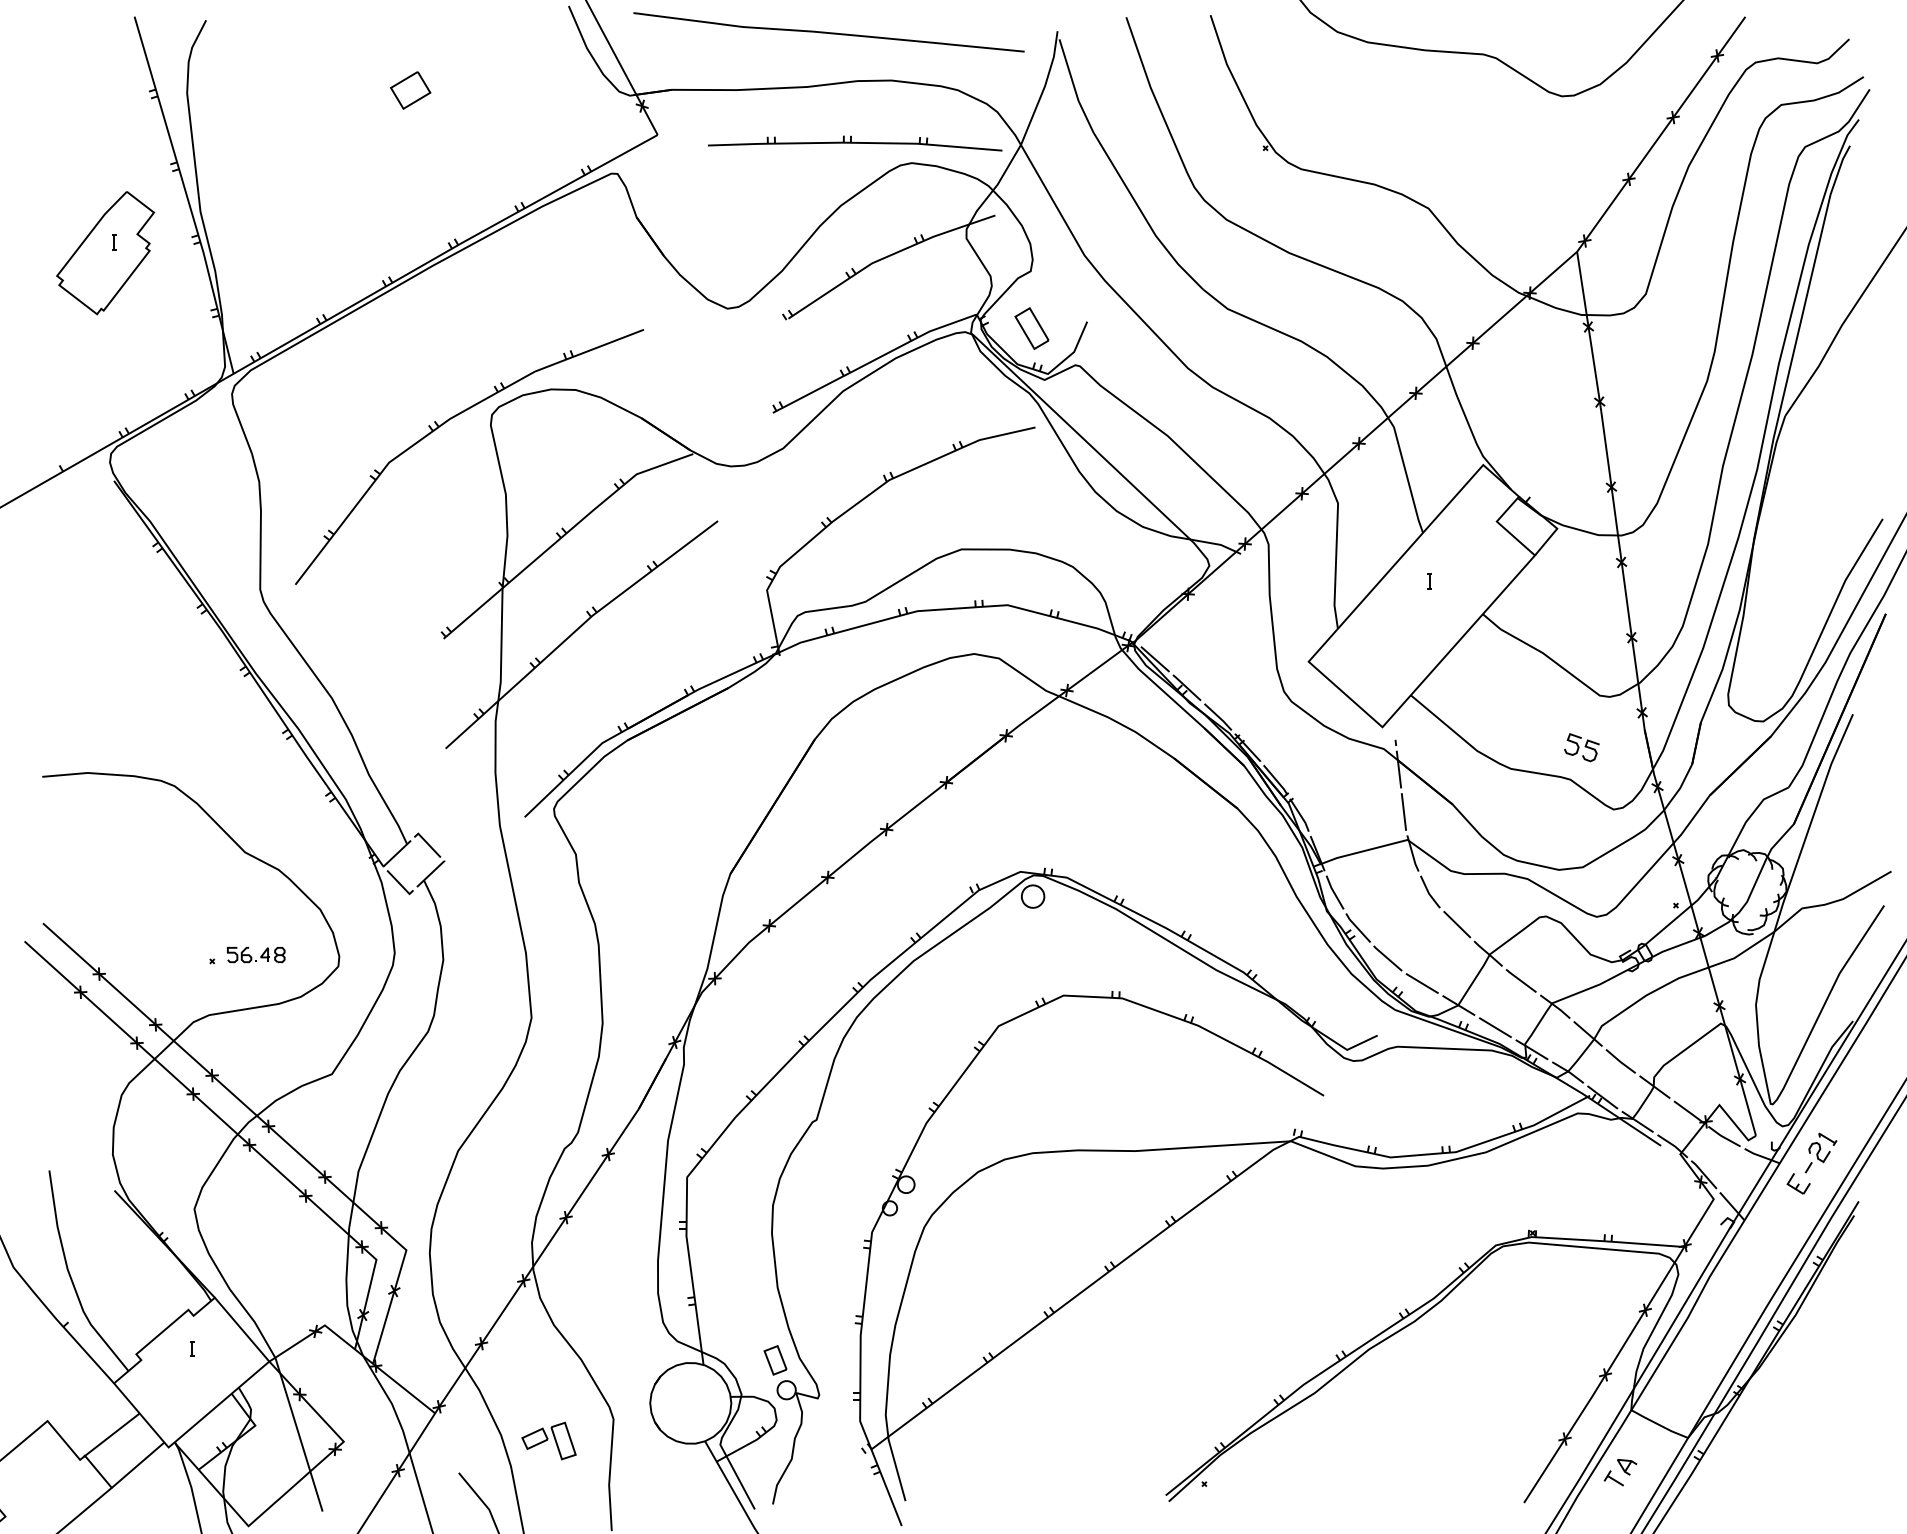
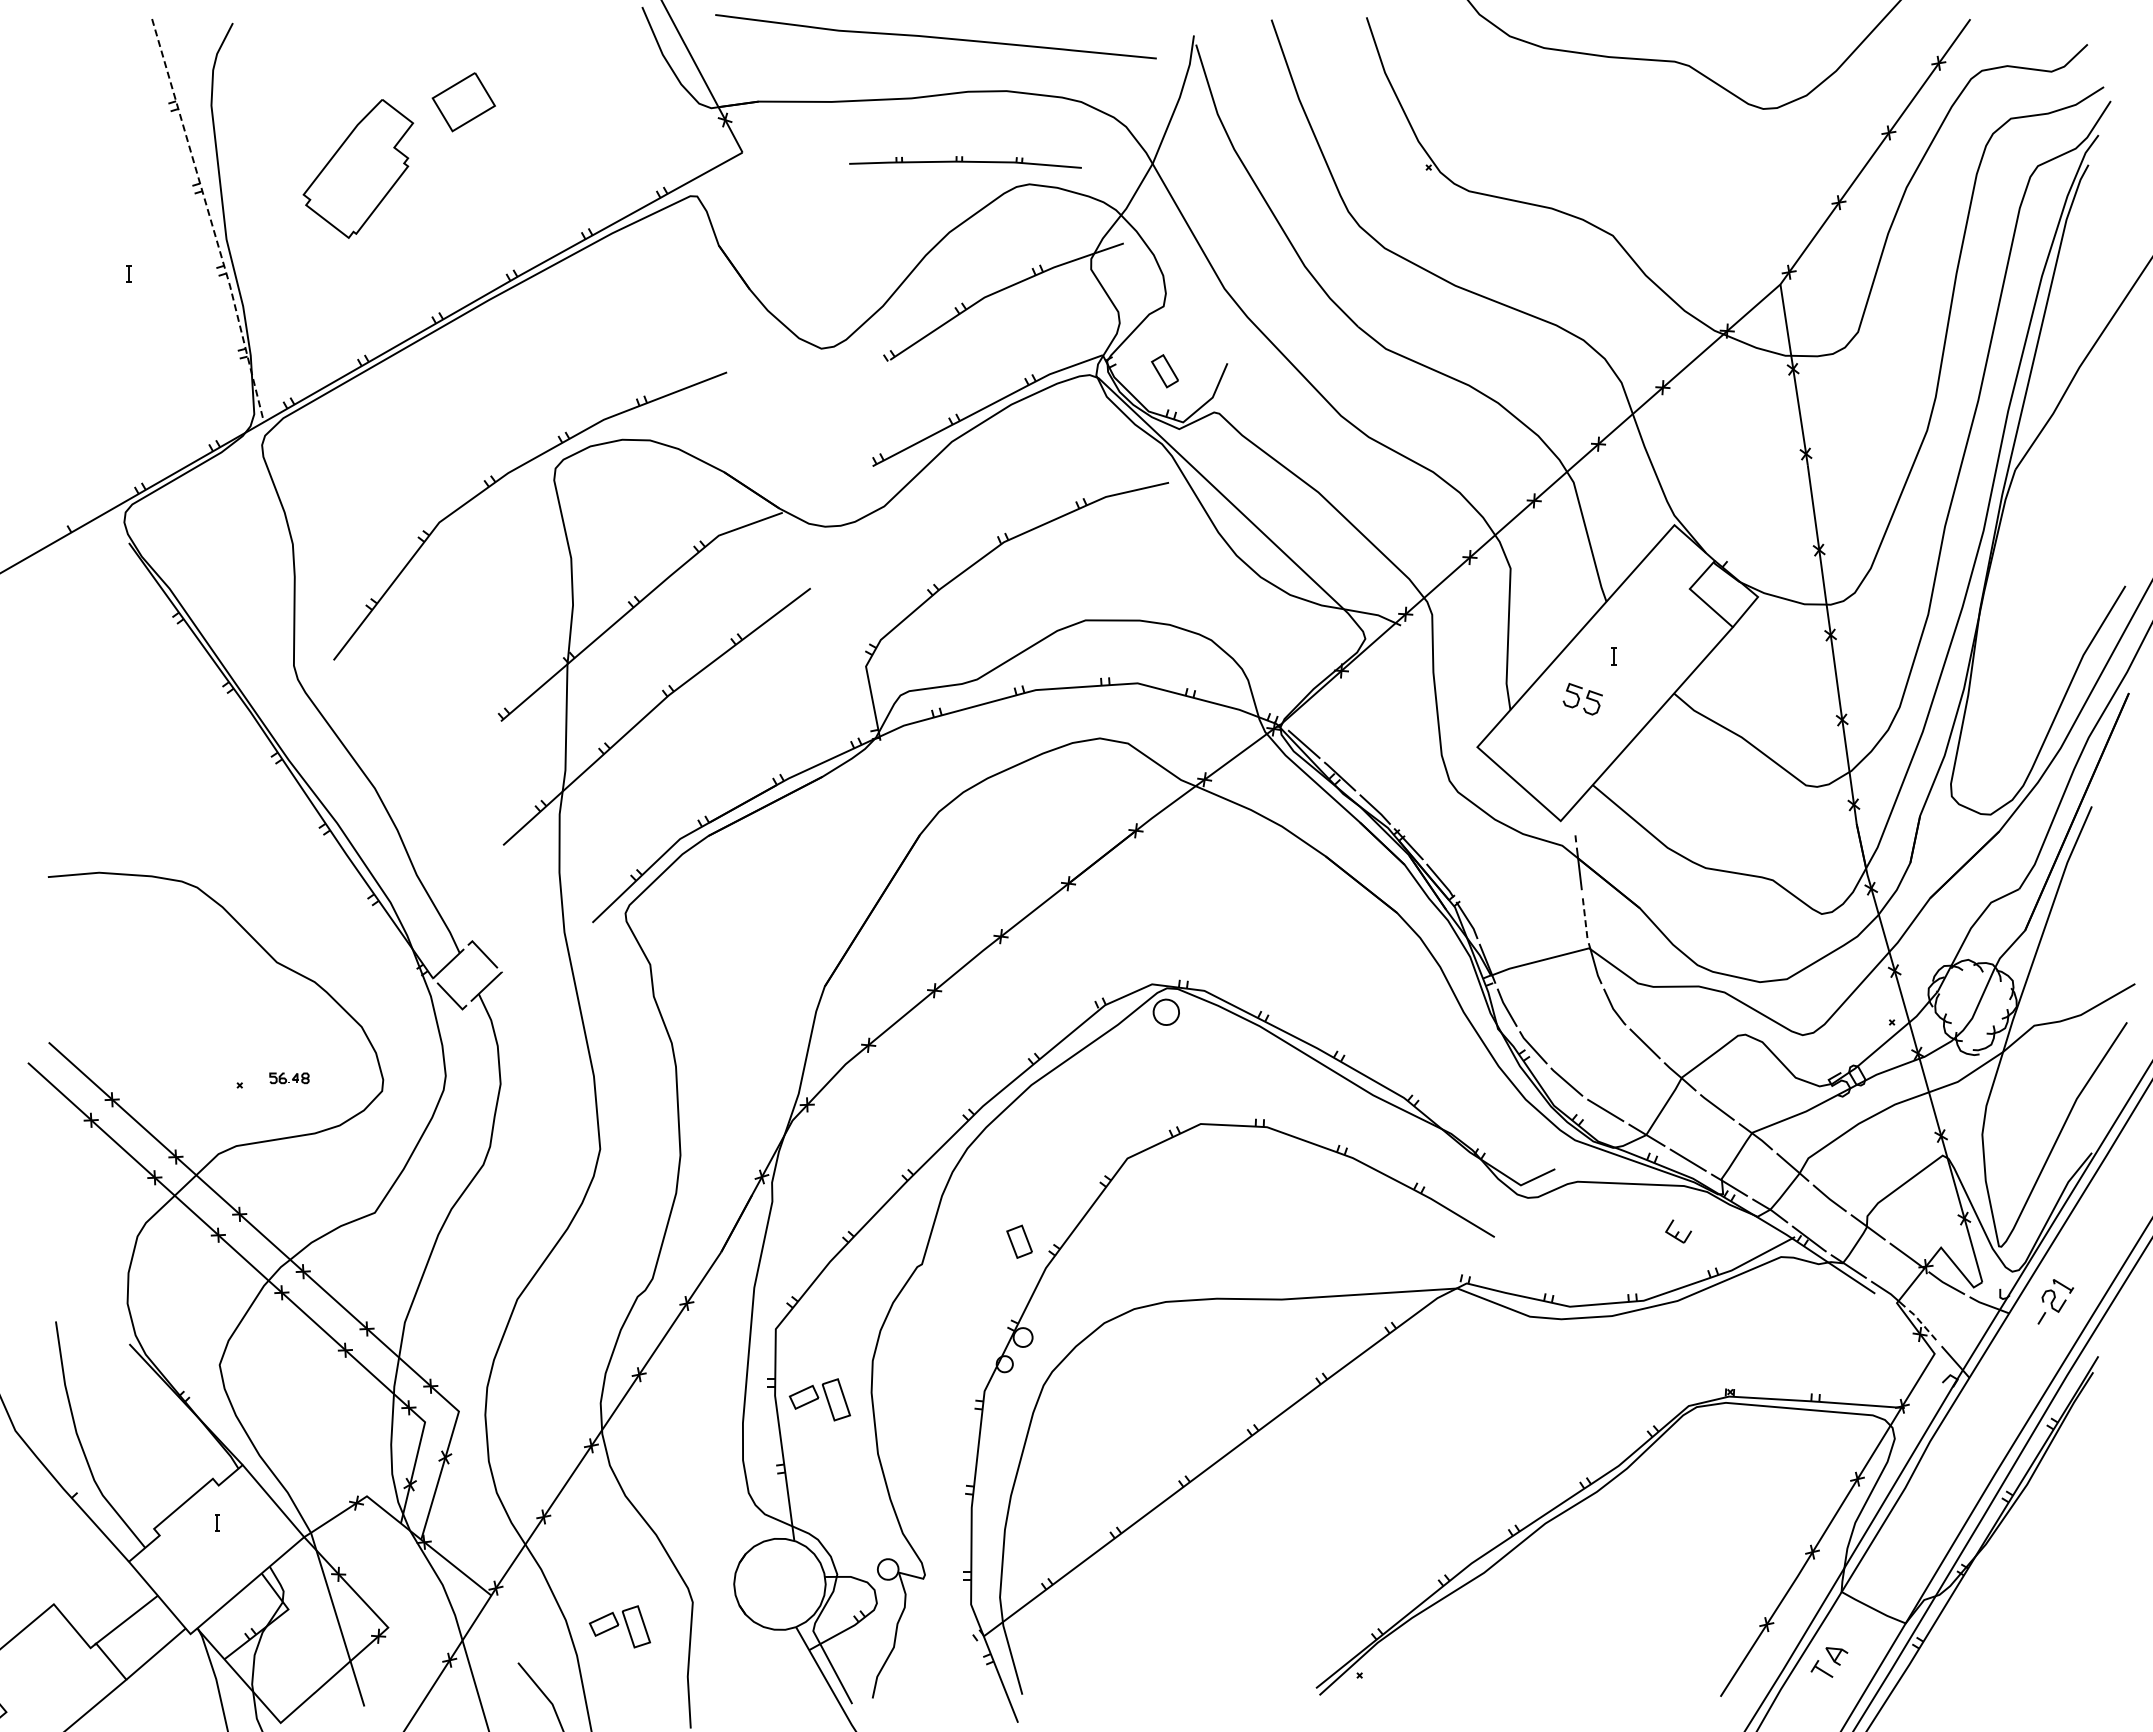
part: (410, 90) -> (463, 102), size x1.4
part: (855, 143) -> (965, 162), size x0.7
line: (187, 196) -> (211, 221), solid -> dashed
part: (105, 252) -> (358, 168), moved
part: (1031, 328) -> (1164, 371), size x0.7
part: (1581, 747) -> (1582, 699), moved
line: (1403, 811) -> (1584, 916), solid -> dashed
part: (256, 955) -> (289, 1078), size x0.6
line: (1703, 1174) -> (1923, 1325), solid -> dashed
part: (1798, 1183) -> (1678, 1231), moved
part: (725, 1239) -> (819, 1399), added
part: (775, 1360) -> (1019, 1241), moved

